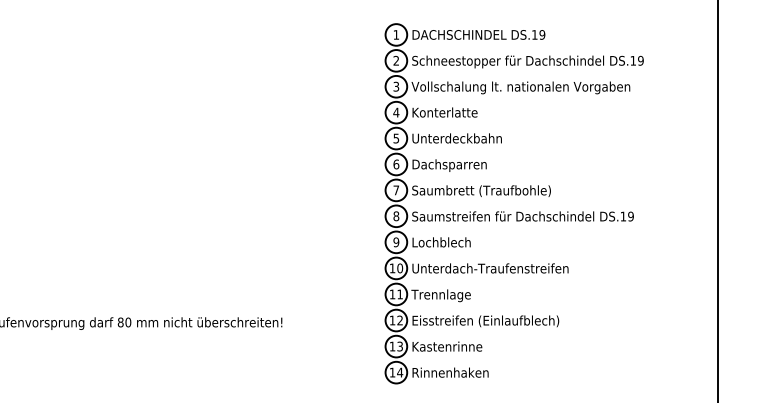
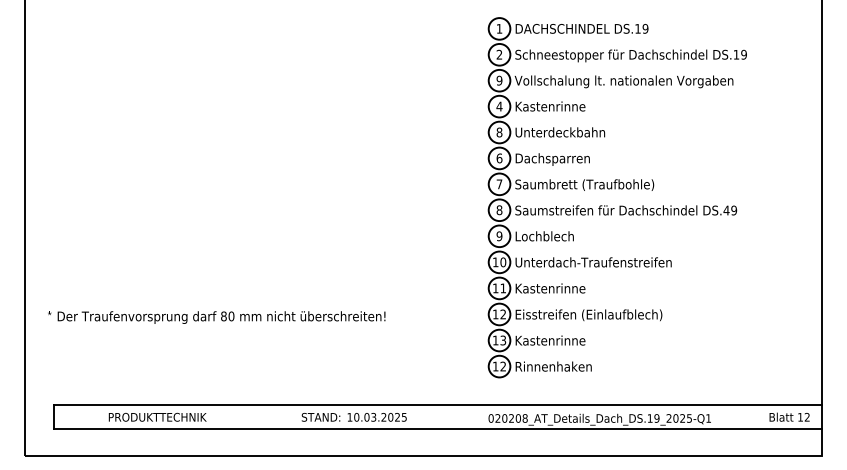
text: (396, 86) -> (499, 80), 3 -> 9
text: (451, 112) -> (554, 106), Konterlatte -> Kastenrinne
text: (396, 138) -> (499, 132), 5 -> 8
text: (623, 216) -> (726, 210), DS.19 -> DS.49
text: (446, 295) -> (549, 289), Trennlage -> Kastenrinne
text: (400, 372) -> (503, 366), 14 -> 12

